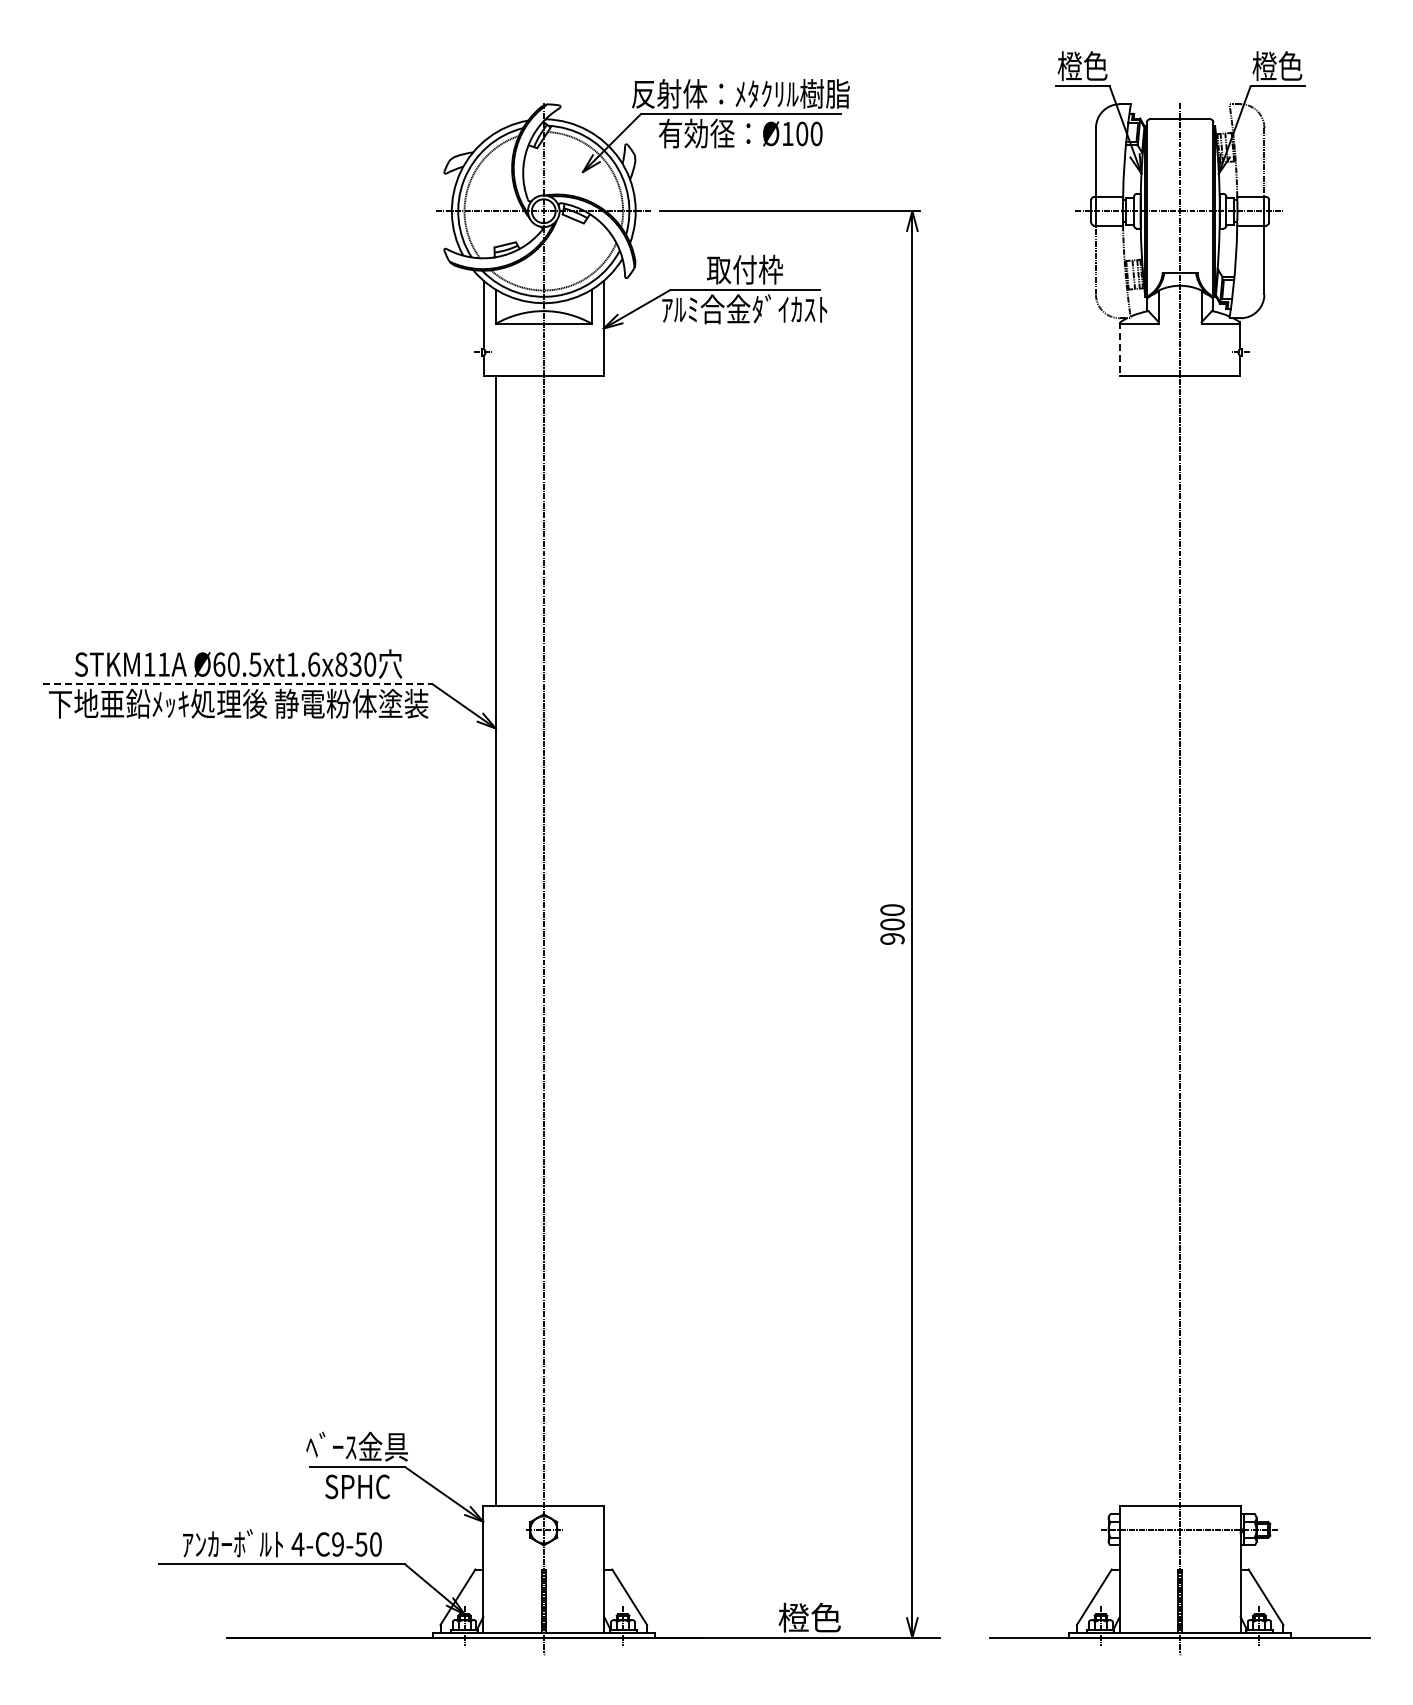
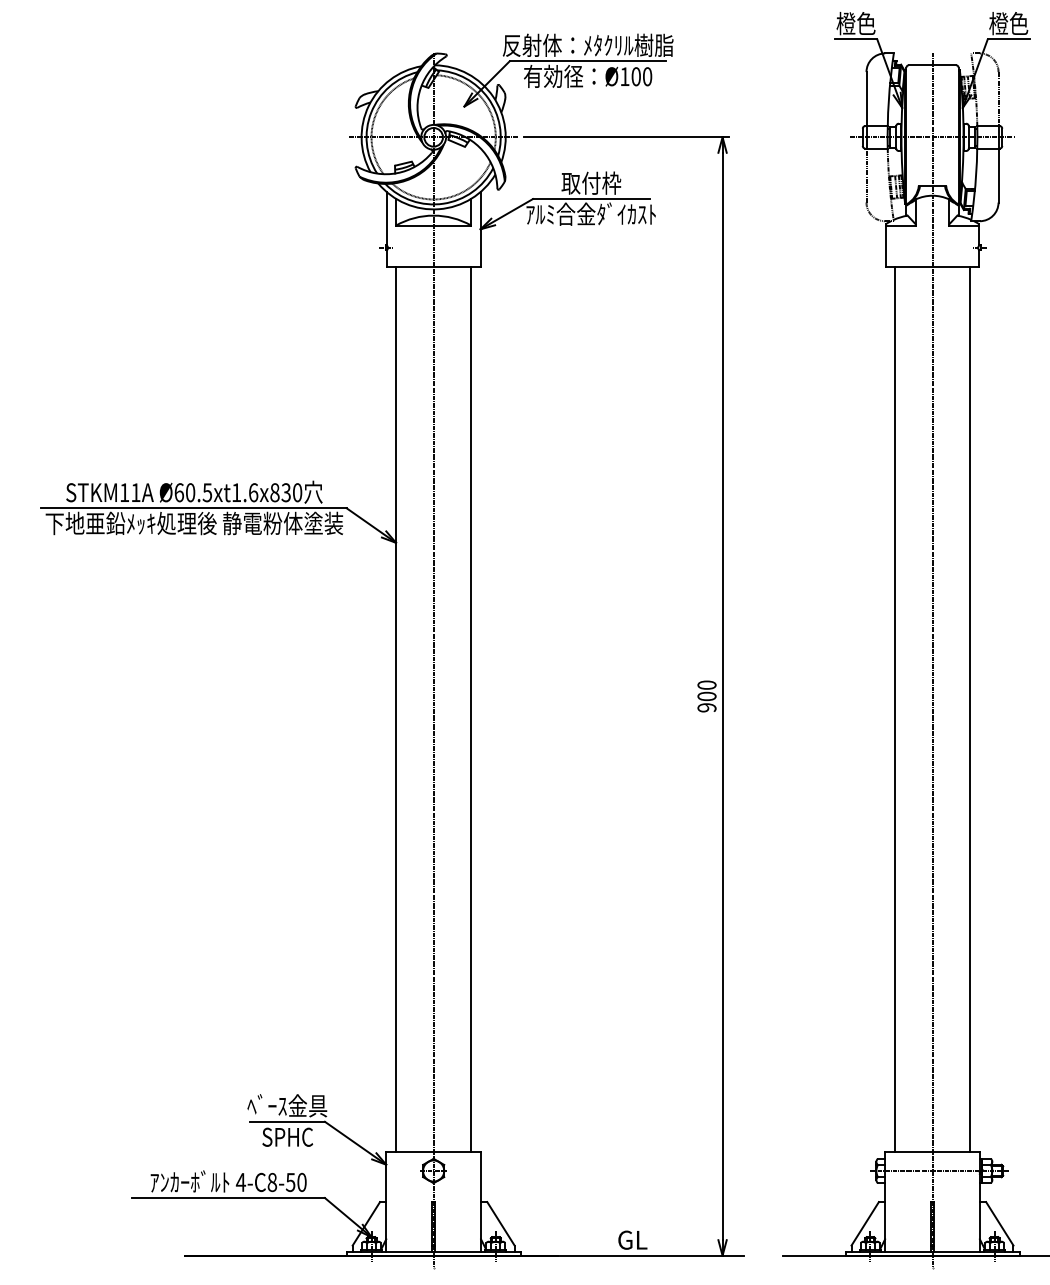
line: (1120, 349) -> (885, 245), dashed -> solid
line: (238, 684) -> (194, 508), dashed -> solid
line: (591, 941) -> (471, 709), added
line: (1132, 941) -> (895, 709), added
line: (1228, 941) -> (970, 709), added
text: (338, 1544) -> (272, 1182), 4-C9-50 -> 4-C8-50
text: (809, 1617) -> (641, 1239), 橙色 -> GL

